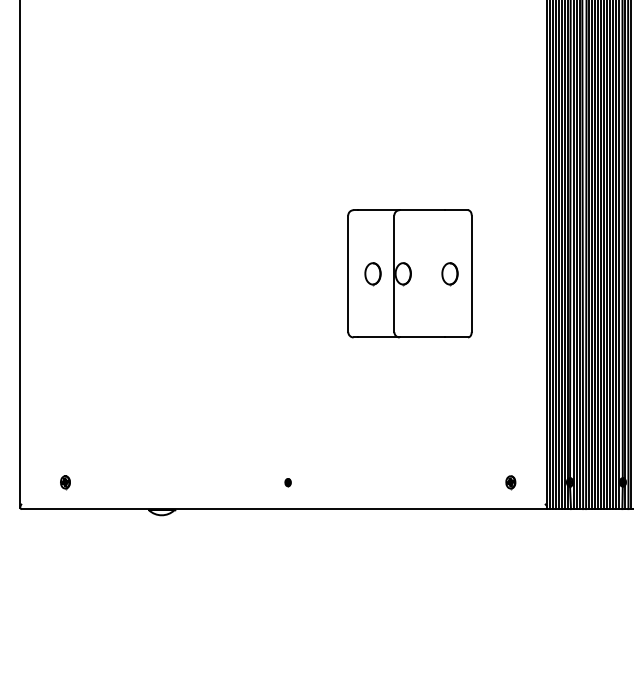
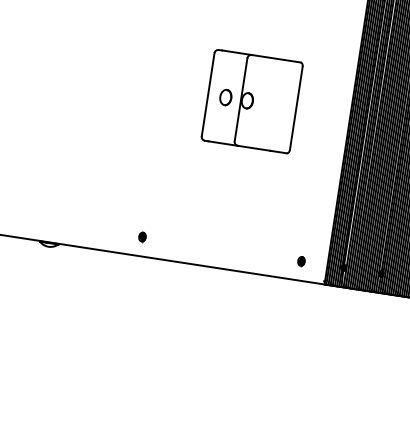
part: (449, 274) -> (280, 106), removed
part: (287, 482) -> (142, 237), size x1.67

